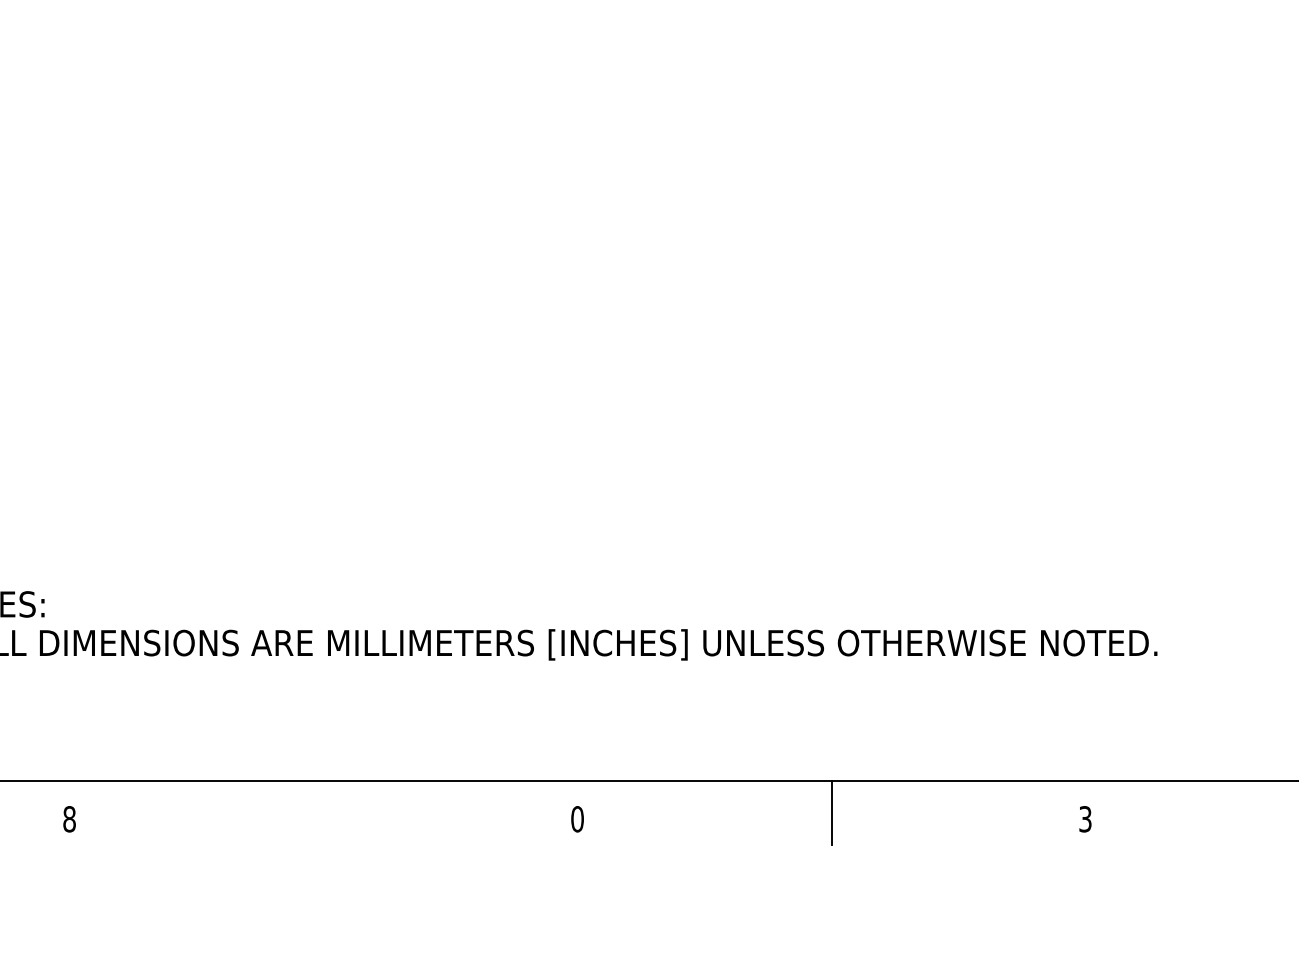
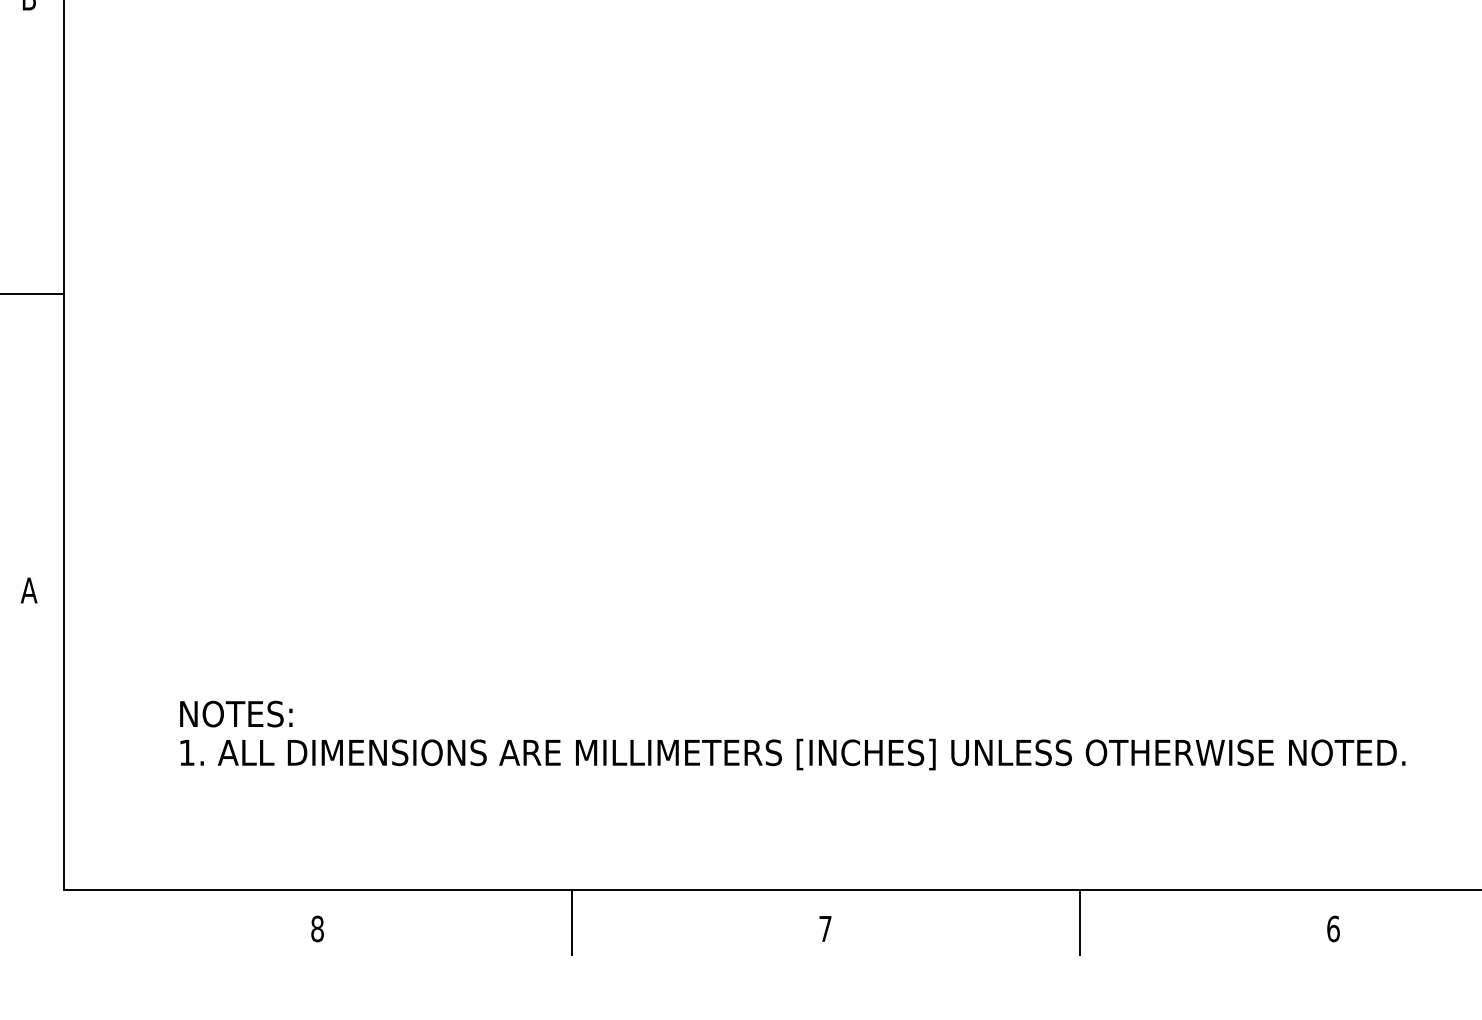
line: (323, 812) -> (571, 922), added
text: (577, 818) -> (825, 928), 0 -> 7
text: (1085, 818) -> (1333, 928), 3 -> 6

